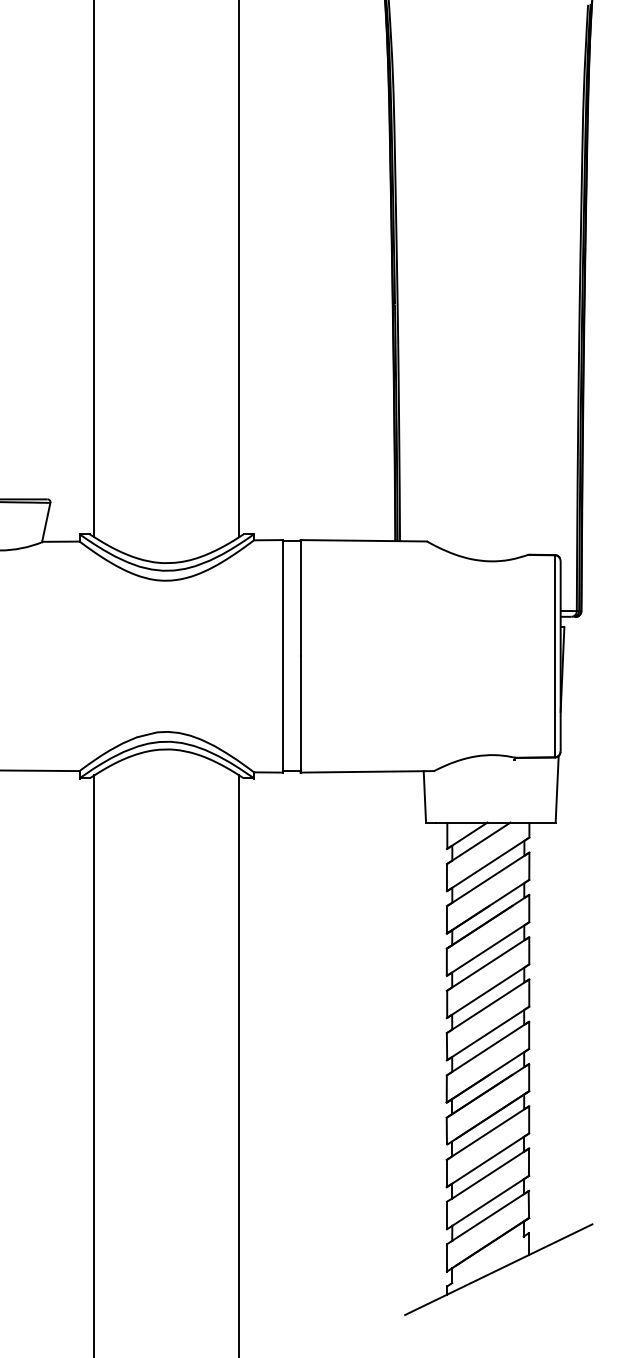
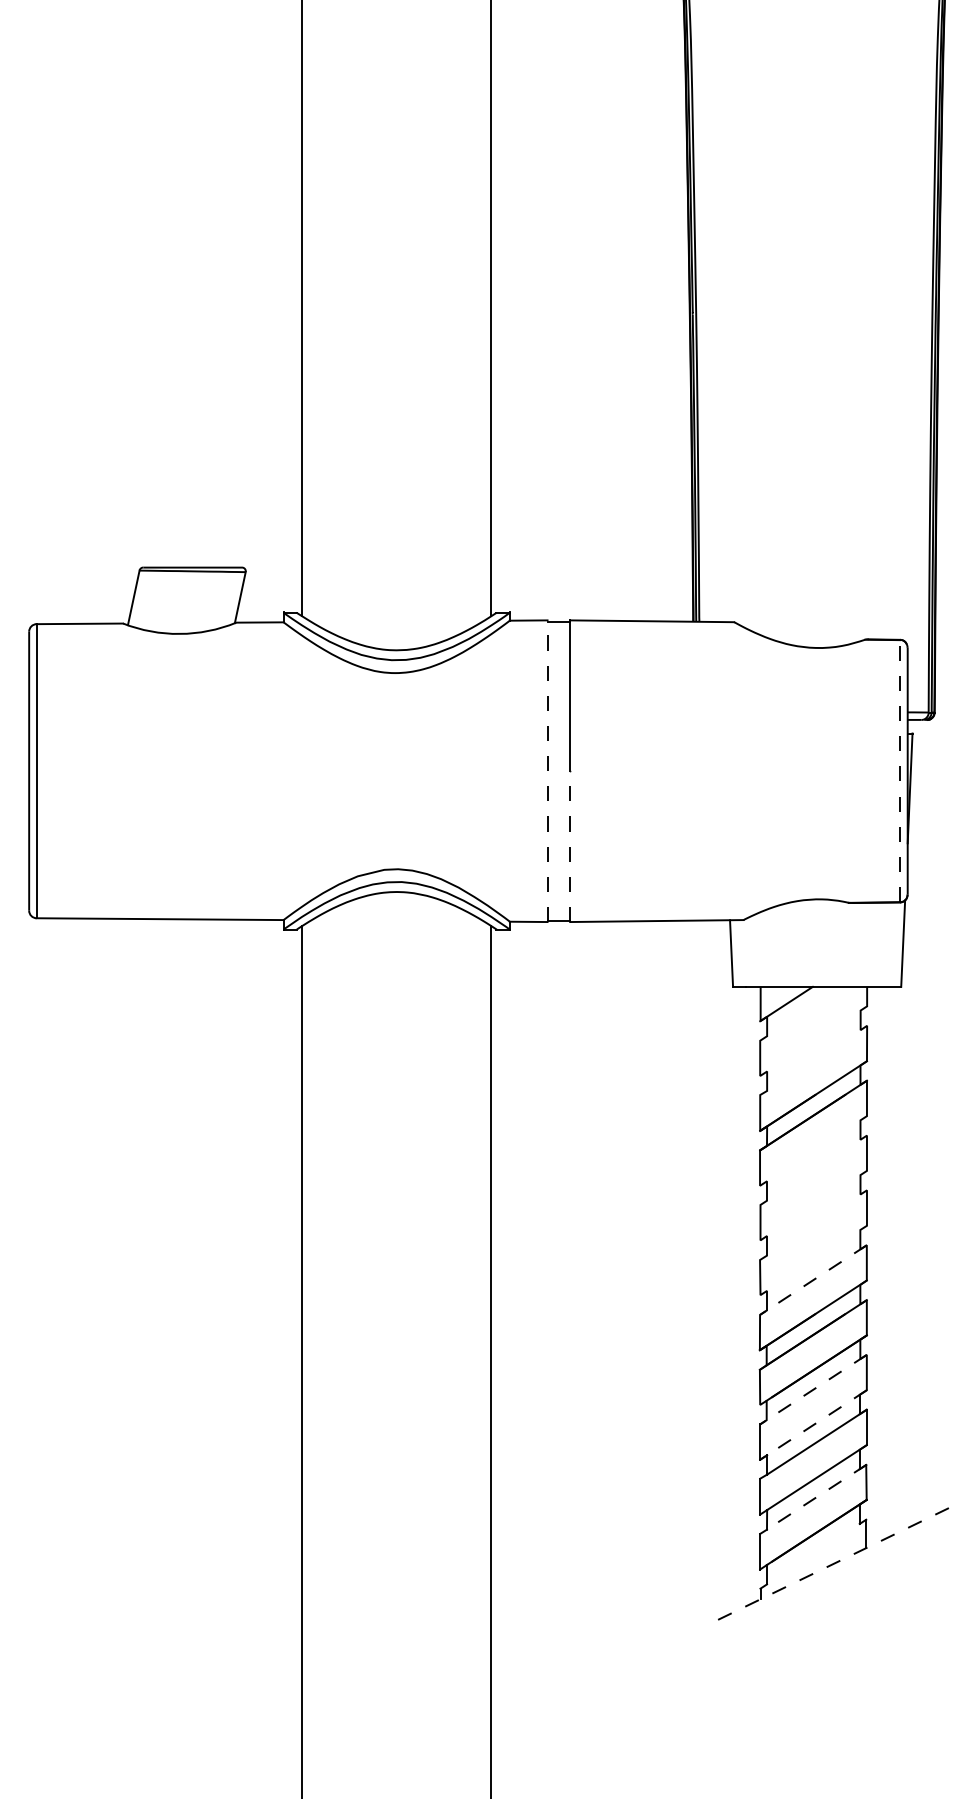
line: (283, 656) -> (547, 771), solid -> dashed
line: (555, 656) -> (900, 771), solid -> dashed
line: (300, 714) -> (570, 846), solid -> dashed
line: (478, 843) -> (801, 1013), removed
line: (488, 864) -> (813, 1041), removed
line: (488, 879) -> (813, 1060), removed
line: (488, 948) -> (813, 1150), removed
line: (488, 964) -> (813, 1170), removed
line: (488, 991) -> (813, 1205), removed
line: (488, 1006) -> (813, 1225), removed
line: (488, 1033) -> (813, 1260), removed
line: (488, 1048) -> (813, 1280), solid -> dashed
line: (488, 1132) -> (813, 1389), solid -> dashed
line: (488, 1160) -> (813, 1425), solid -> dashed
line: (490, 1216) -> (816, 1497), solid -> dashed
line: (498, 1269) -> (827, 1566), solid -> dashed

